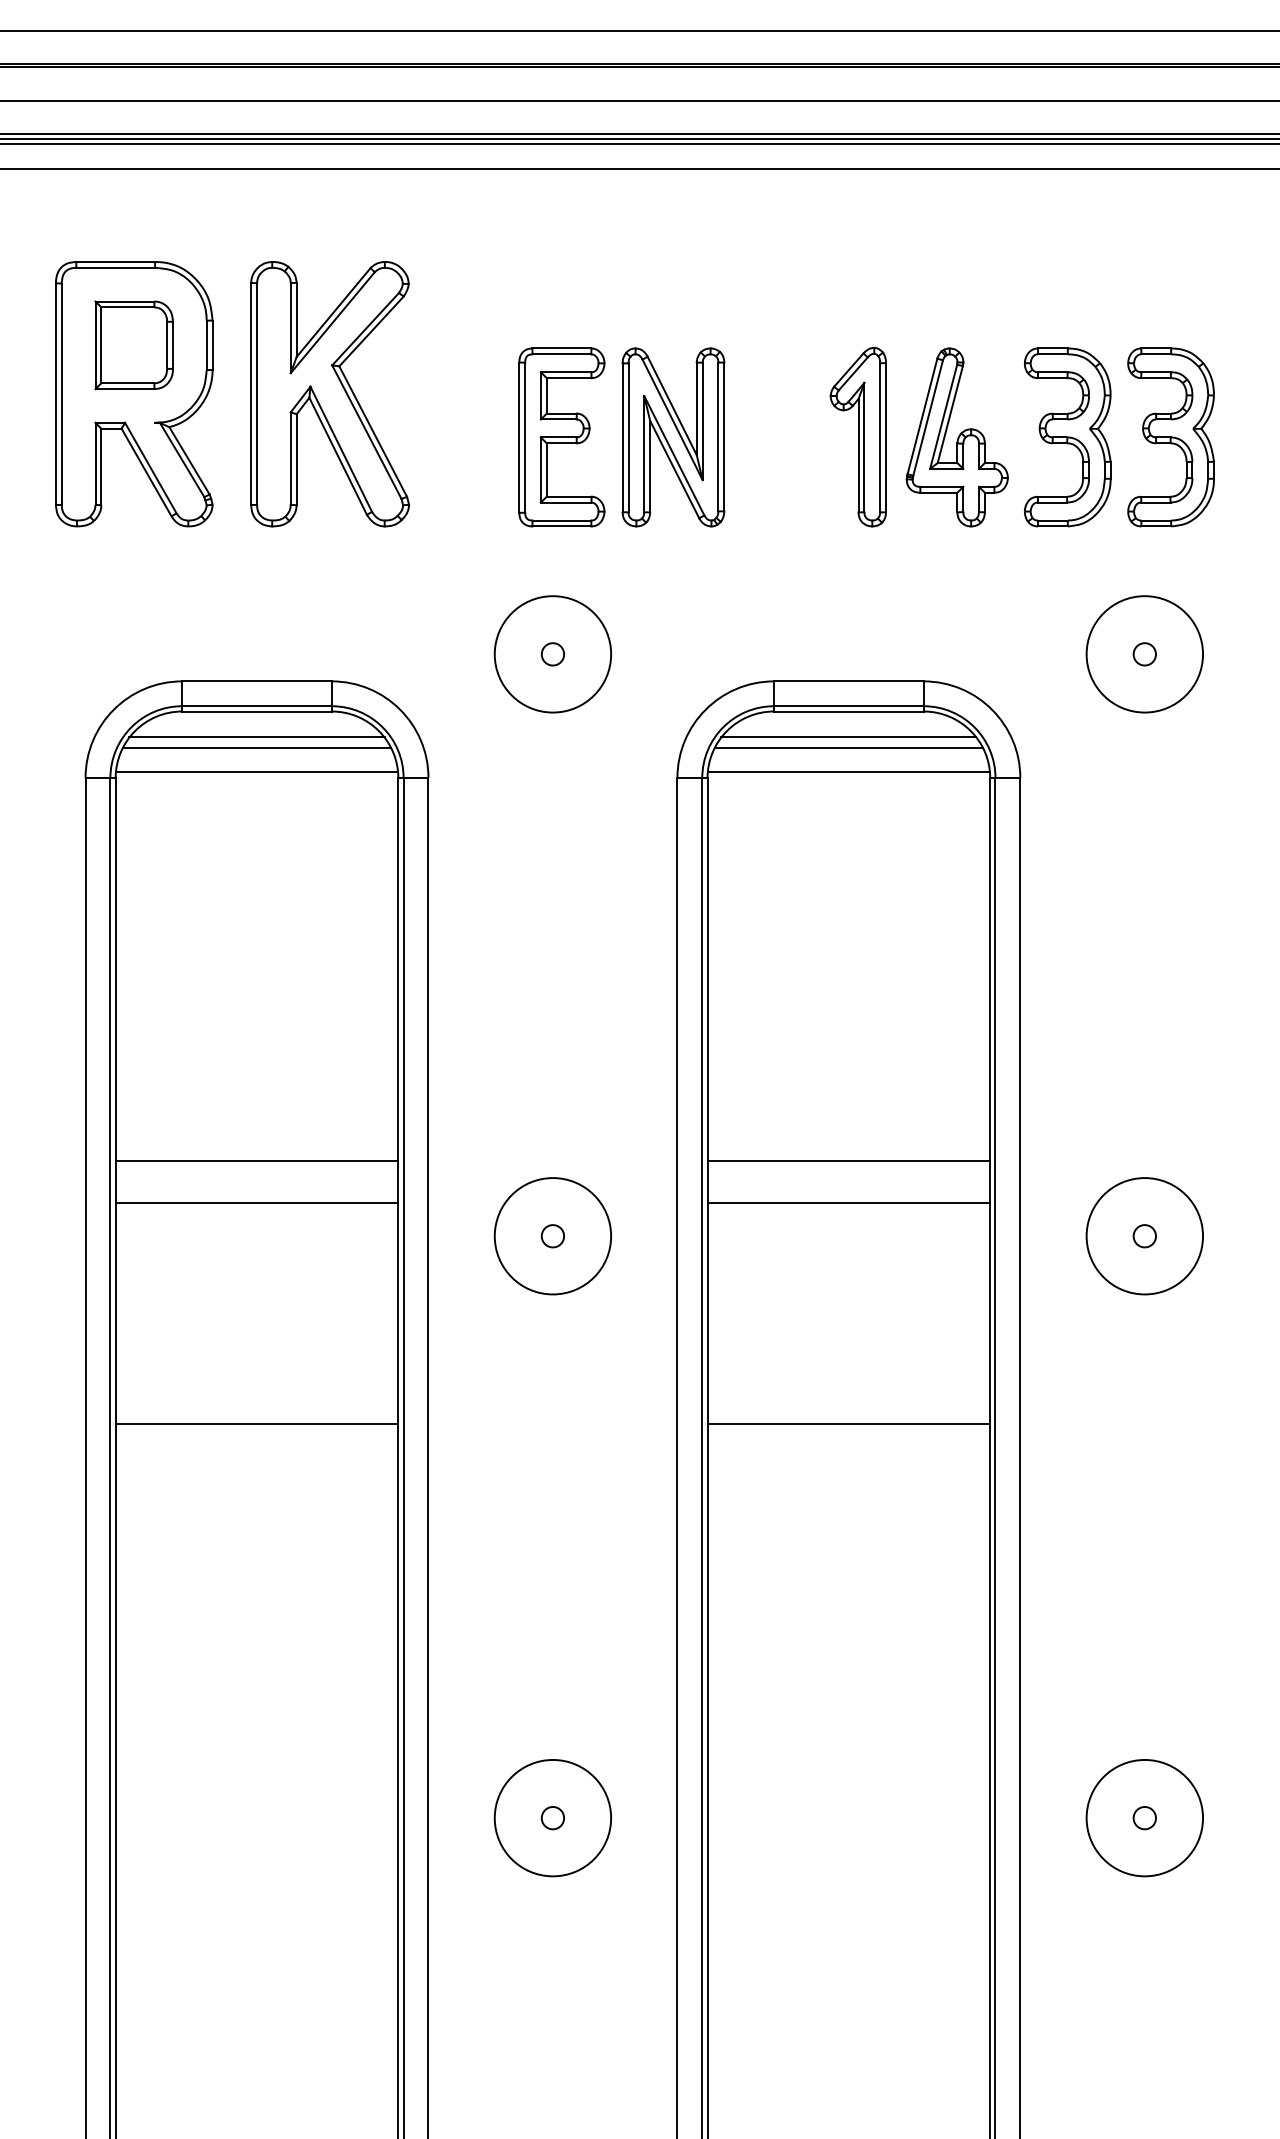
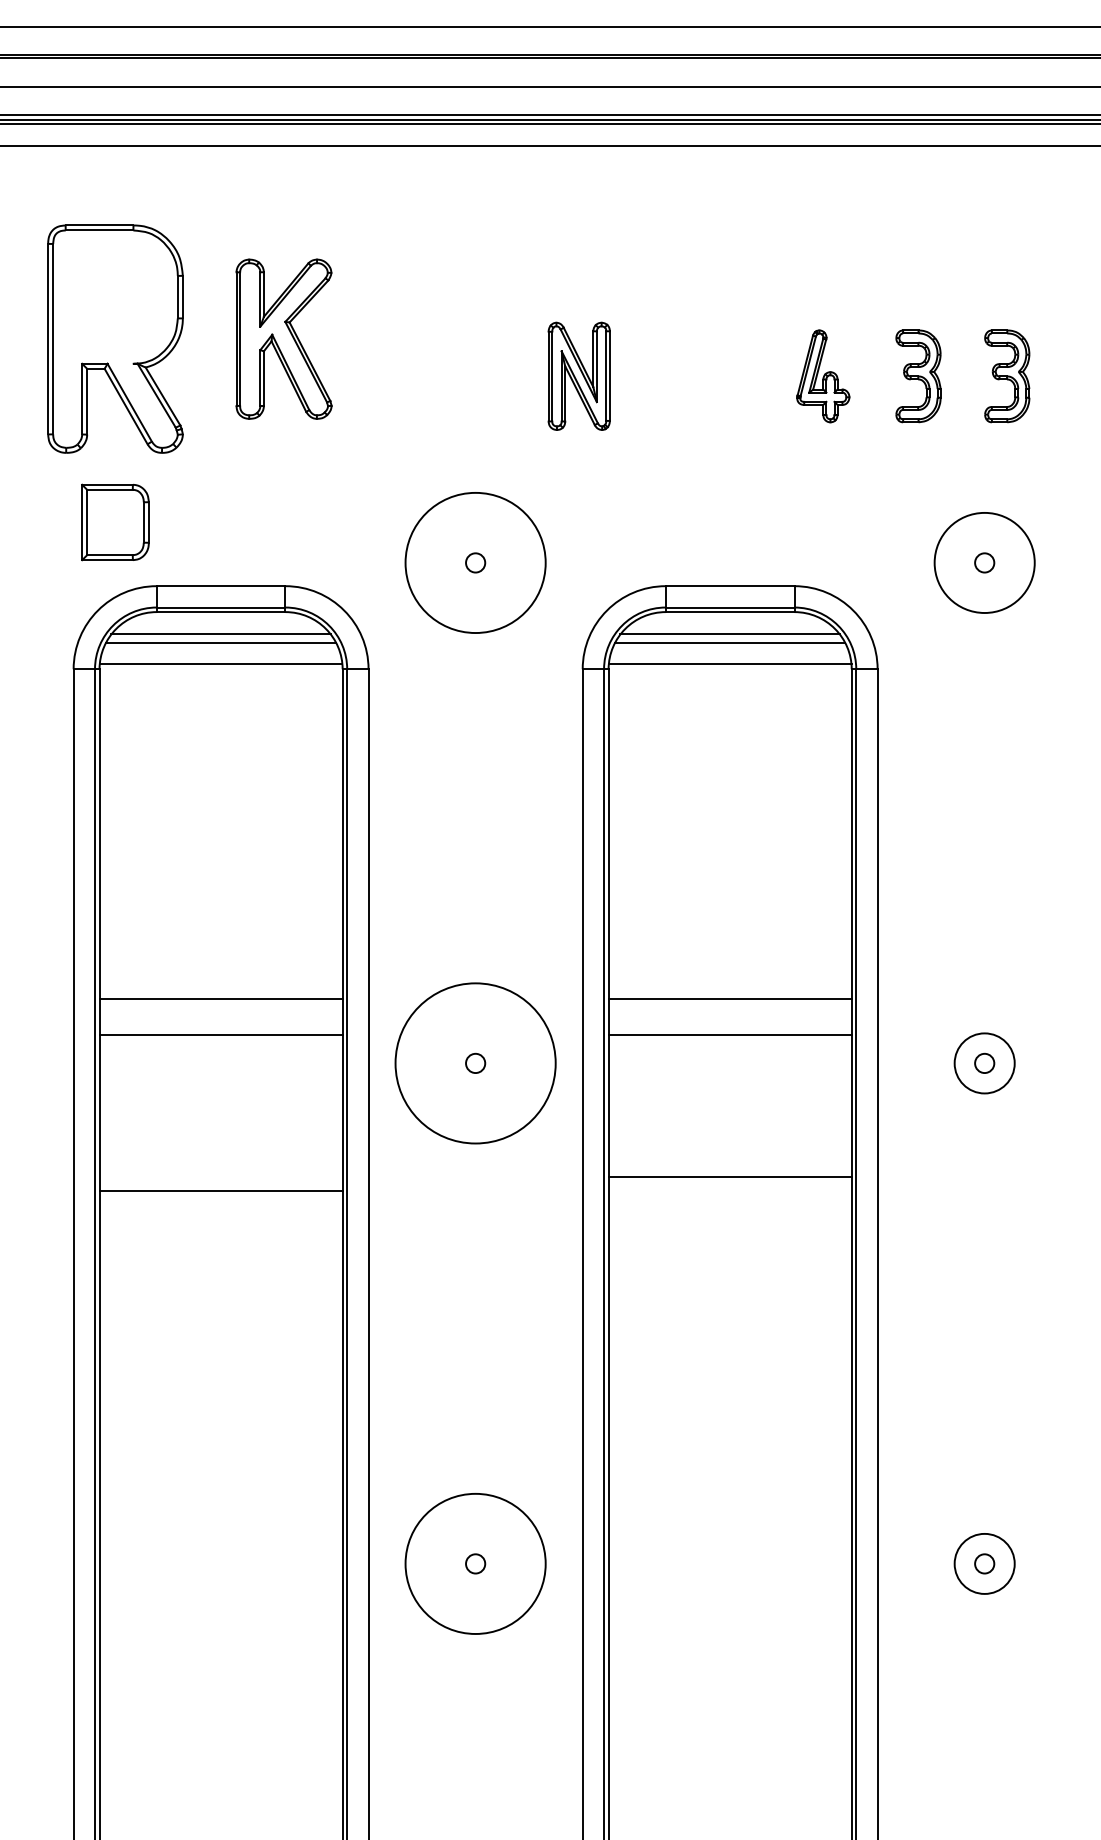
part: (133, 345) -> (114, 522), moved
part: (330, 394) -> (284, 339), size x0.7
part: (857, 436) -> (737, 375), removed
part: (561, 437) -> (482, 376), removed
part: (673, 437) -> (579, 376), size x0.7
part: (956, 437) -> (822, 376), size x0.6
part: (1067, 437) -> (918, 376), size x0.6
part: (1170, 437) -> (1006, 376), size x0.6
circle: (552, 654) -> (475, 563), size x1.4
circle: (552, 1236) -> (475, 1063), size x1.6
circle: (1144, 1236) -> (984, 1063), size x0.6
line: (256, 1424) -> (220, 1190), moved
line: (848, 1424) -> (729, 1177), moved
circle: (552, 1817) -> (475, 1563), size x1.4
circle: (1144, 1817) -> (984, 1563), size x0.6

